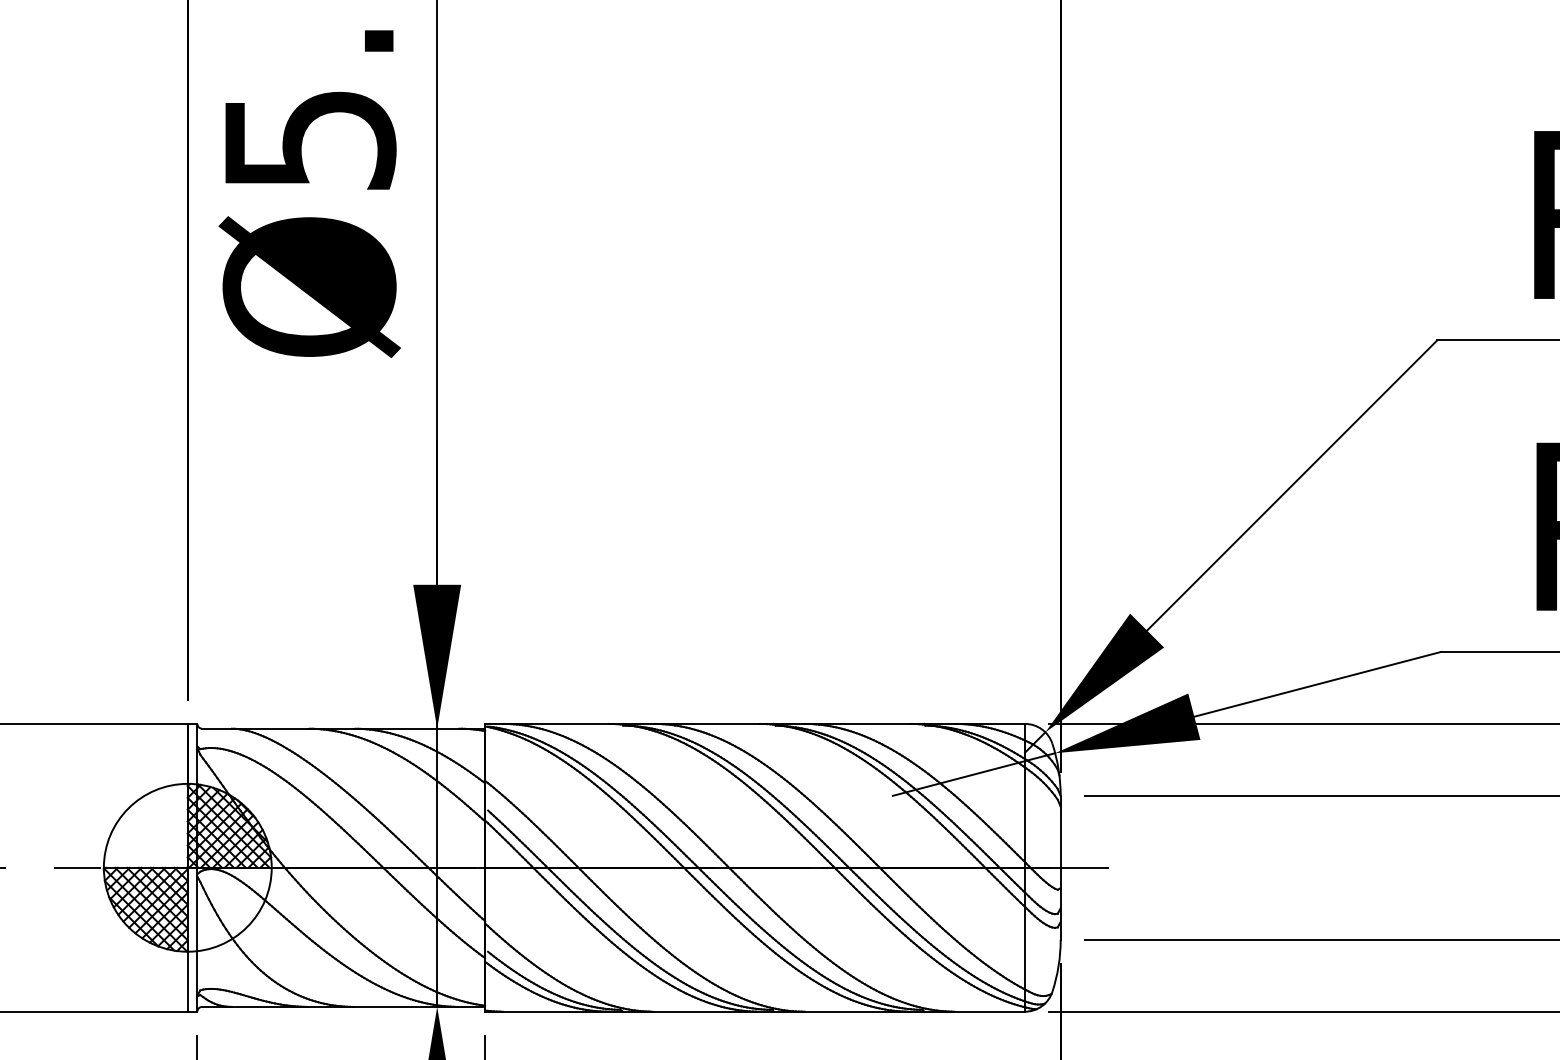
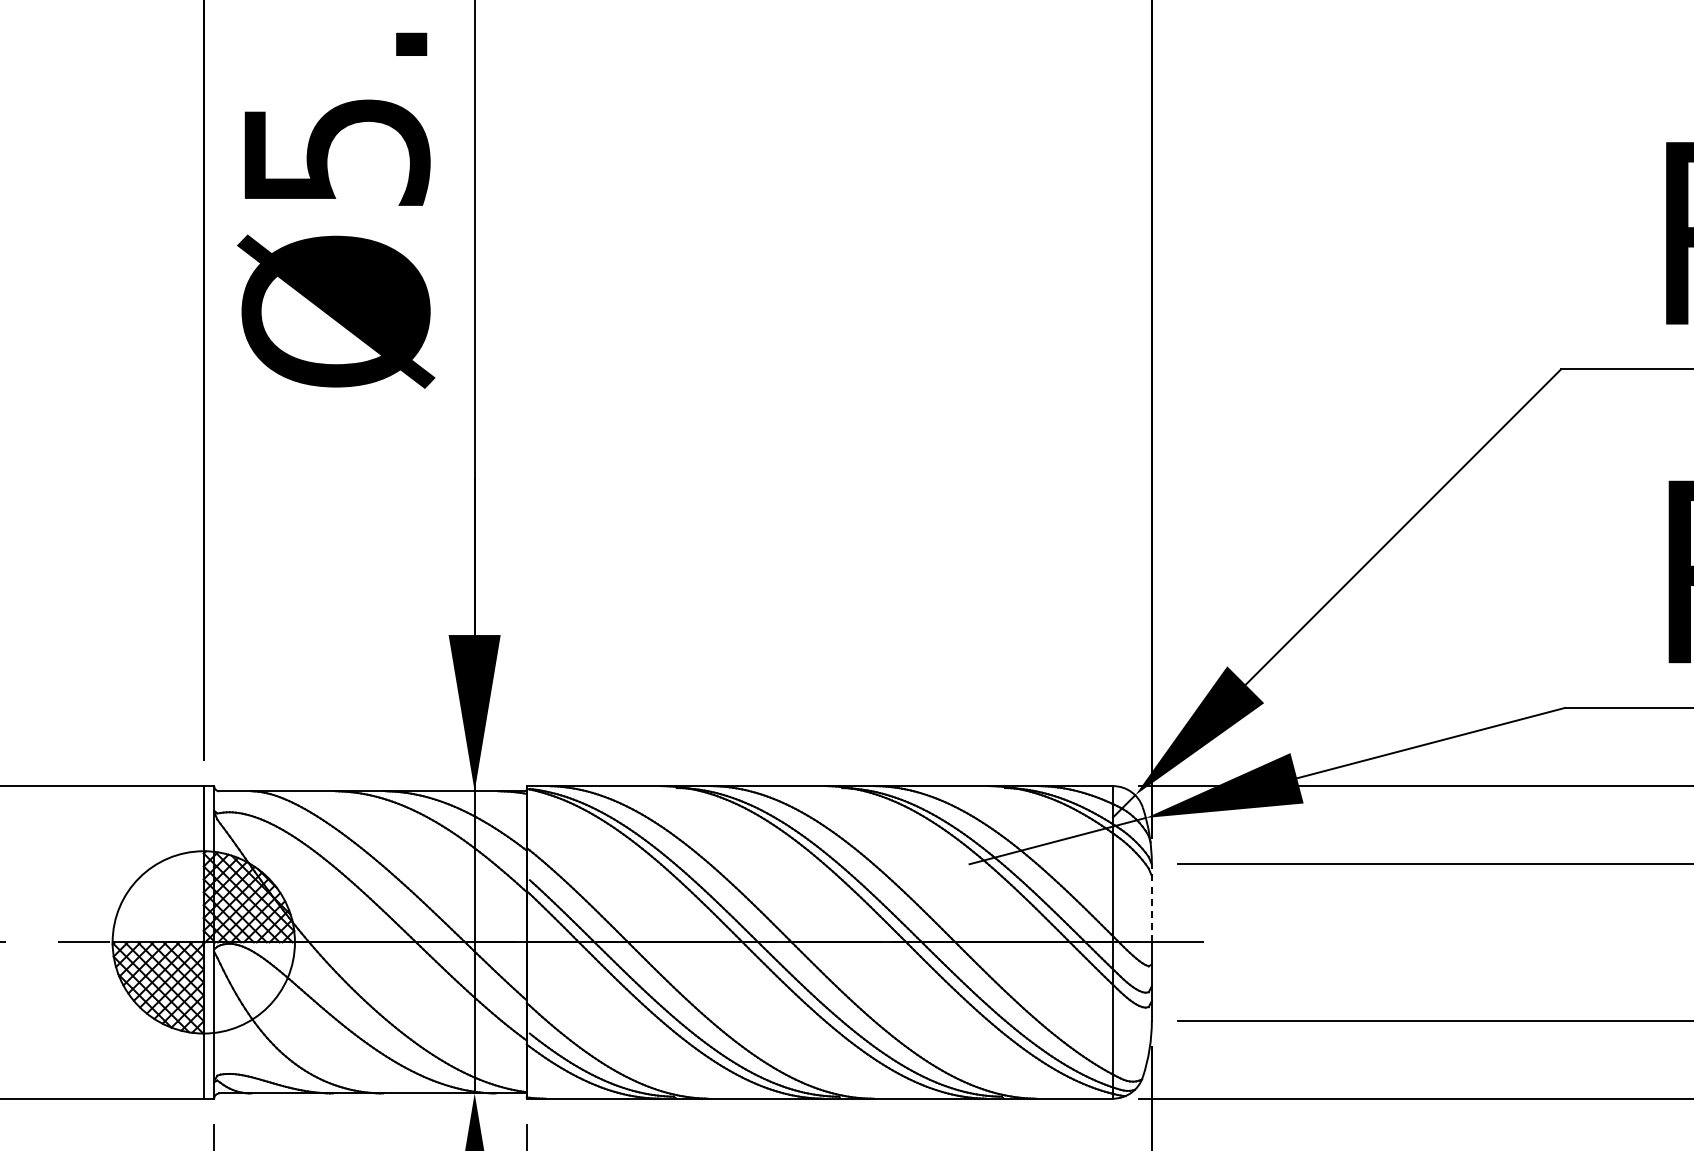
line: (1060, 831) -> (1151, 902), solid -> dashed

